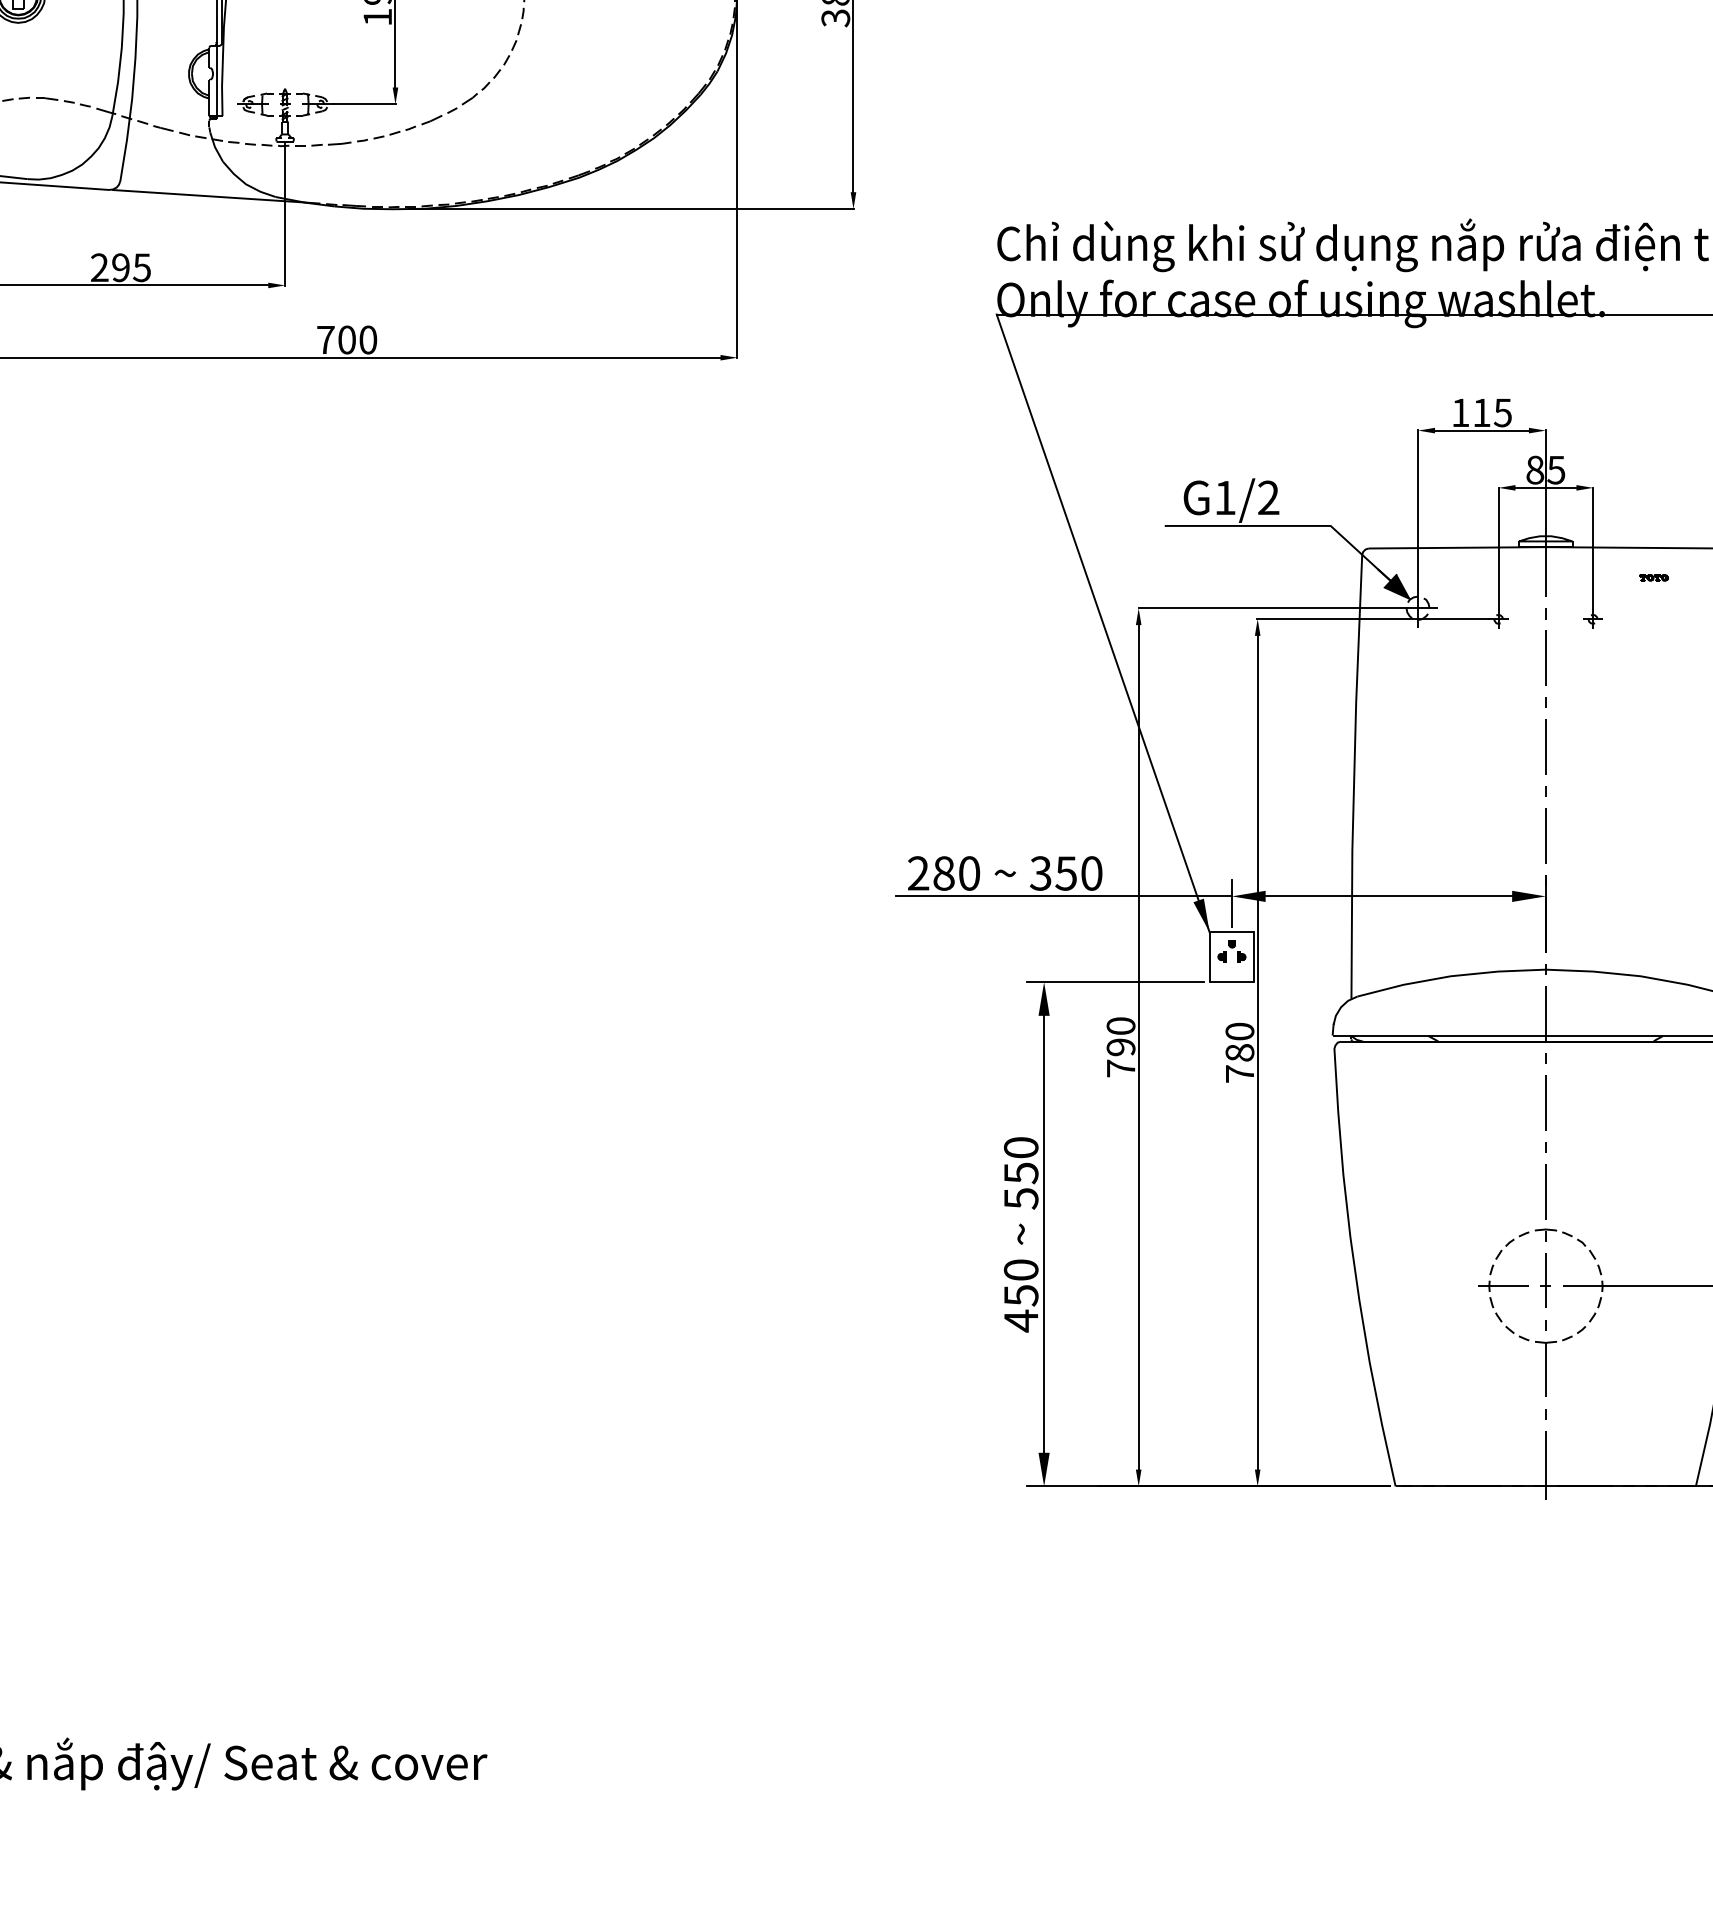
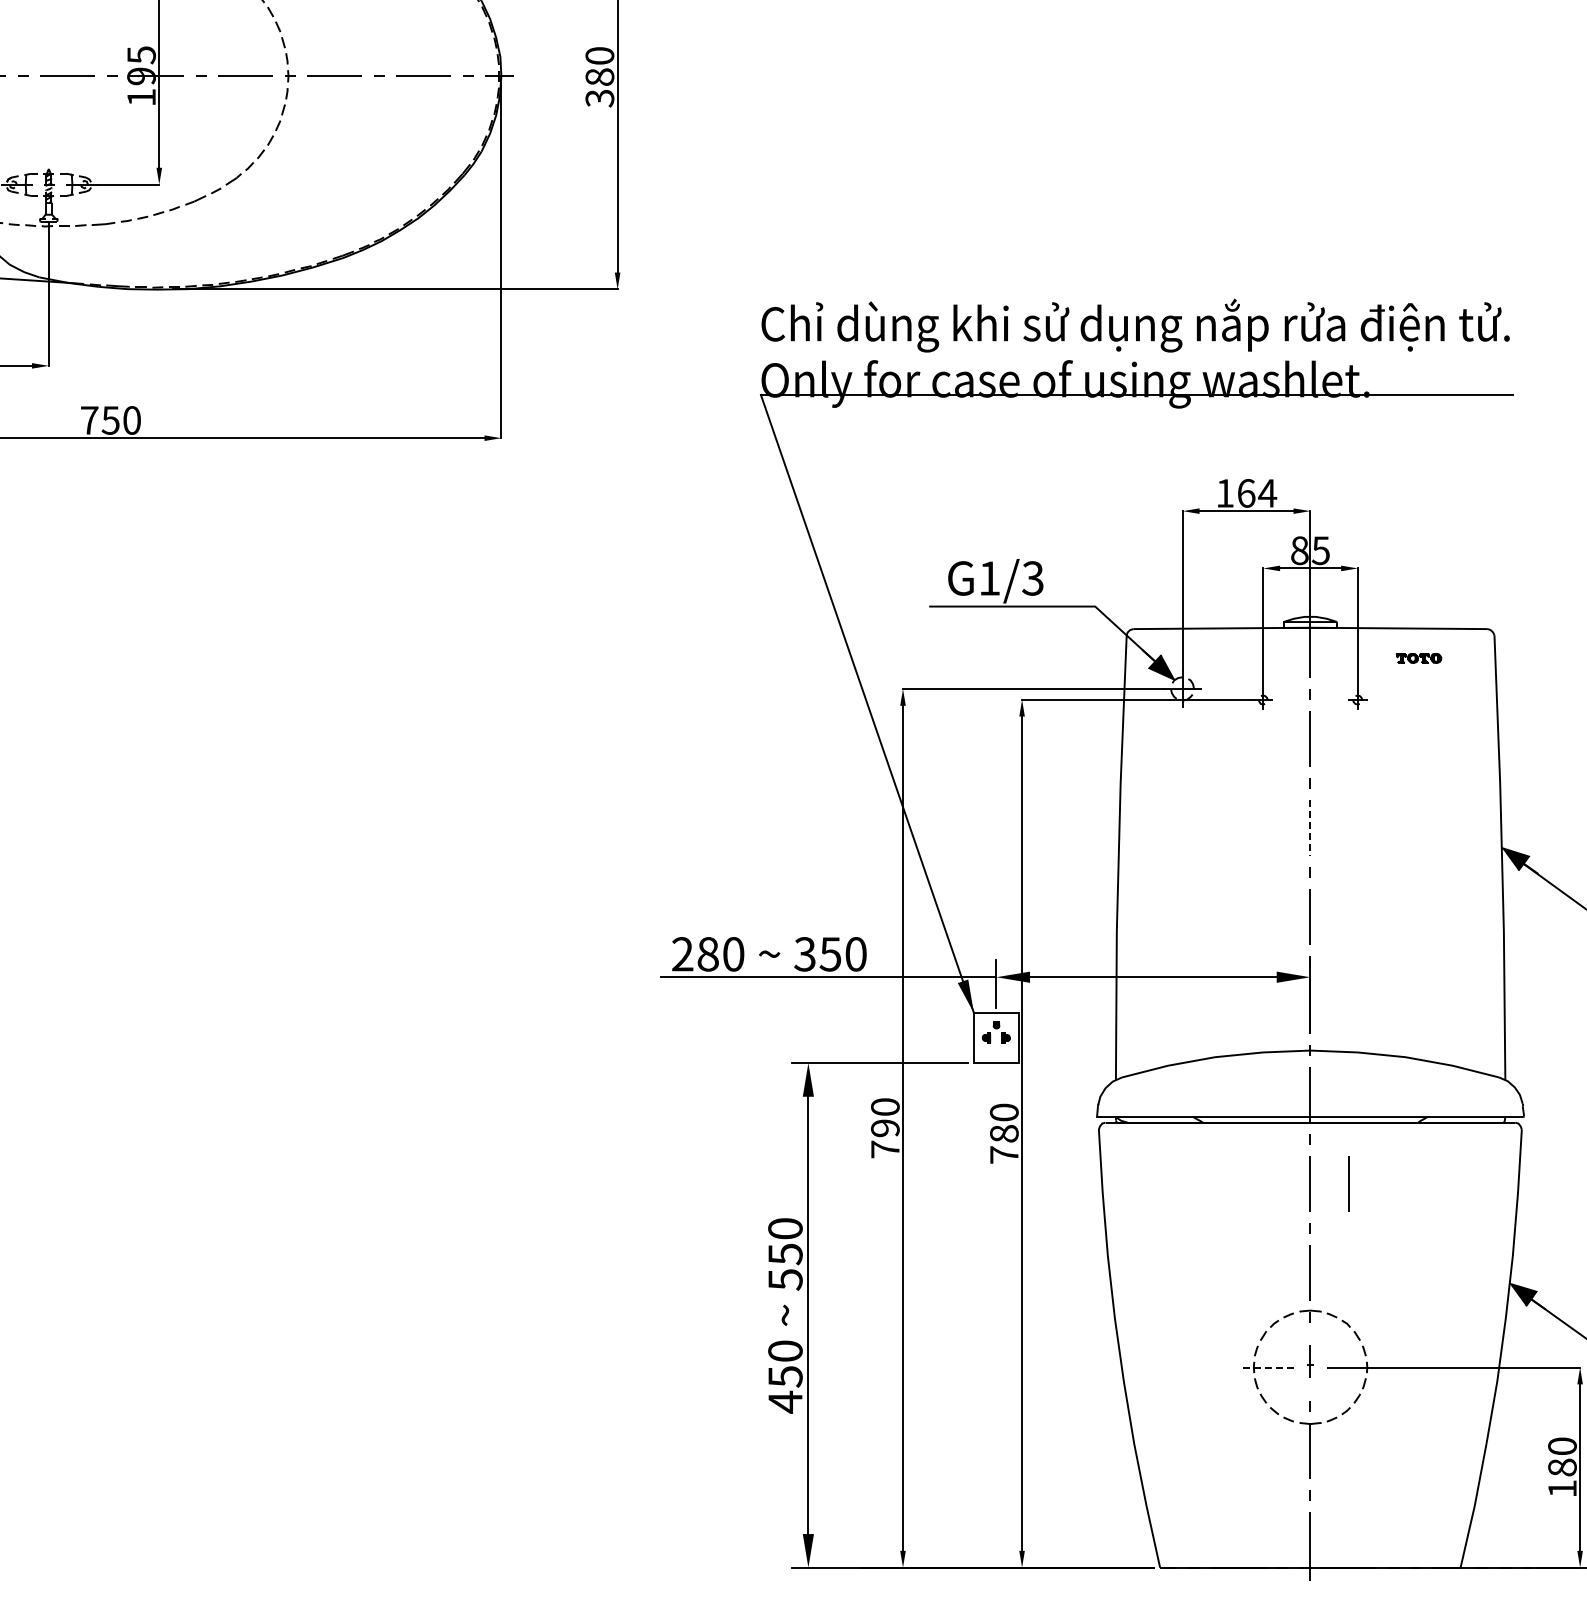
text: (346, 339) -> (110, 419), 700 -> 750
text: (1492, 412) -> (1257, 493), 115 -> 164
text: (1268, 498) -> (1032, 579), G1/2 -> G1/3
part: (1653, 577) -> (1418, 658), size x1.6
line: (1545, 747) -> (1310, 828), solid -> dashed
line: (1584, 1102) -> (1349, 1183), added
part: (1545, 1280) -> (1310, 1361), size x0.6
line: (1503, 1286) -> (1268, 1367), solid -> dashed

